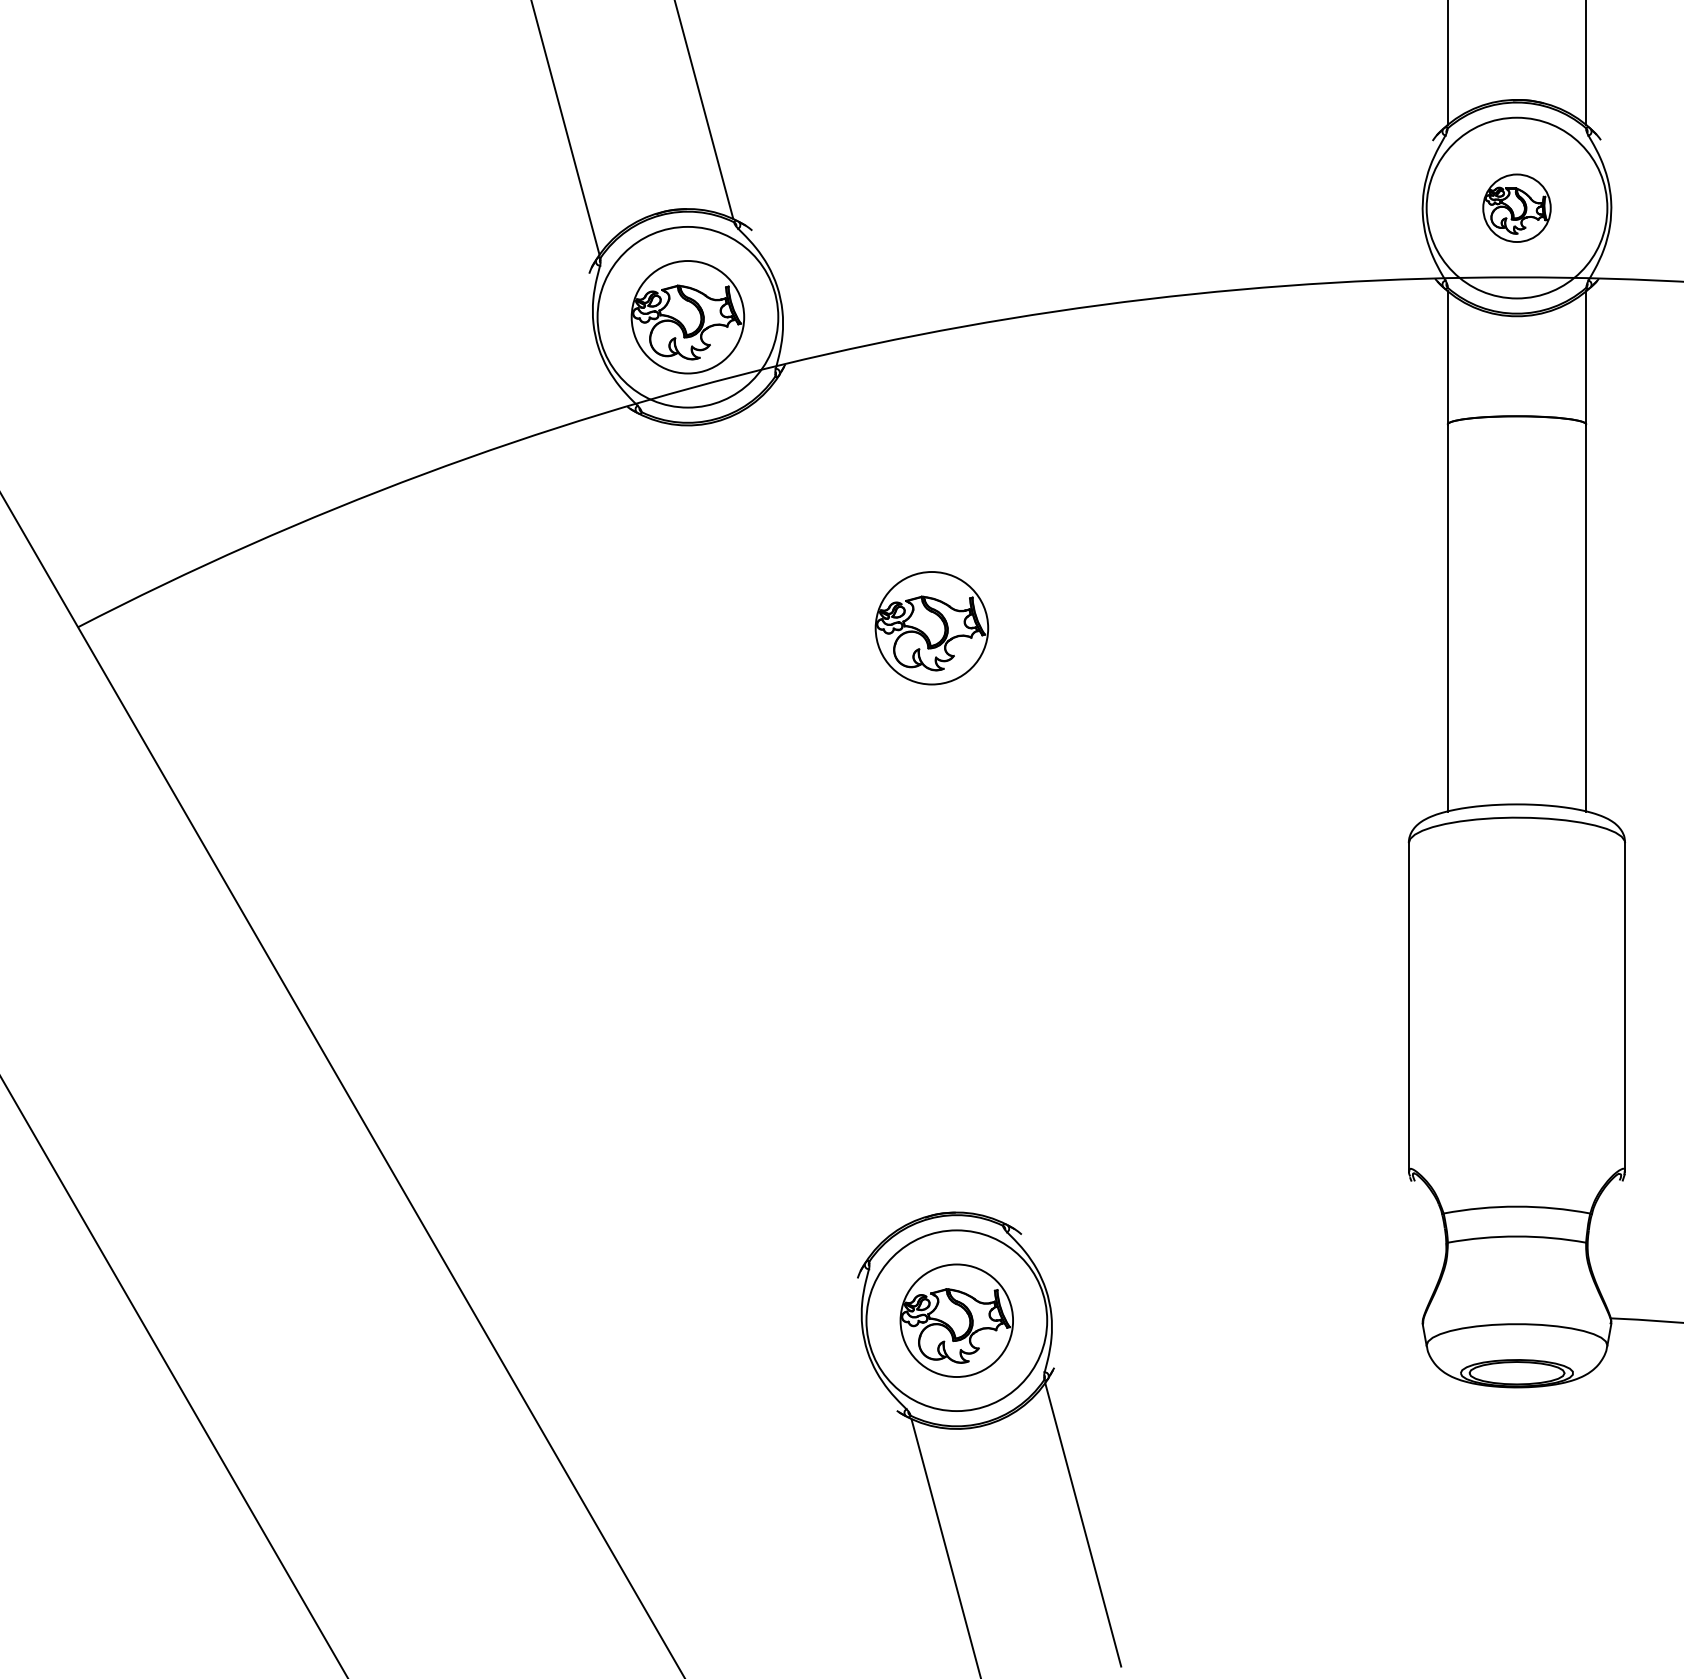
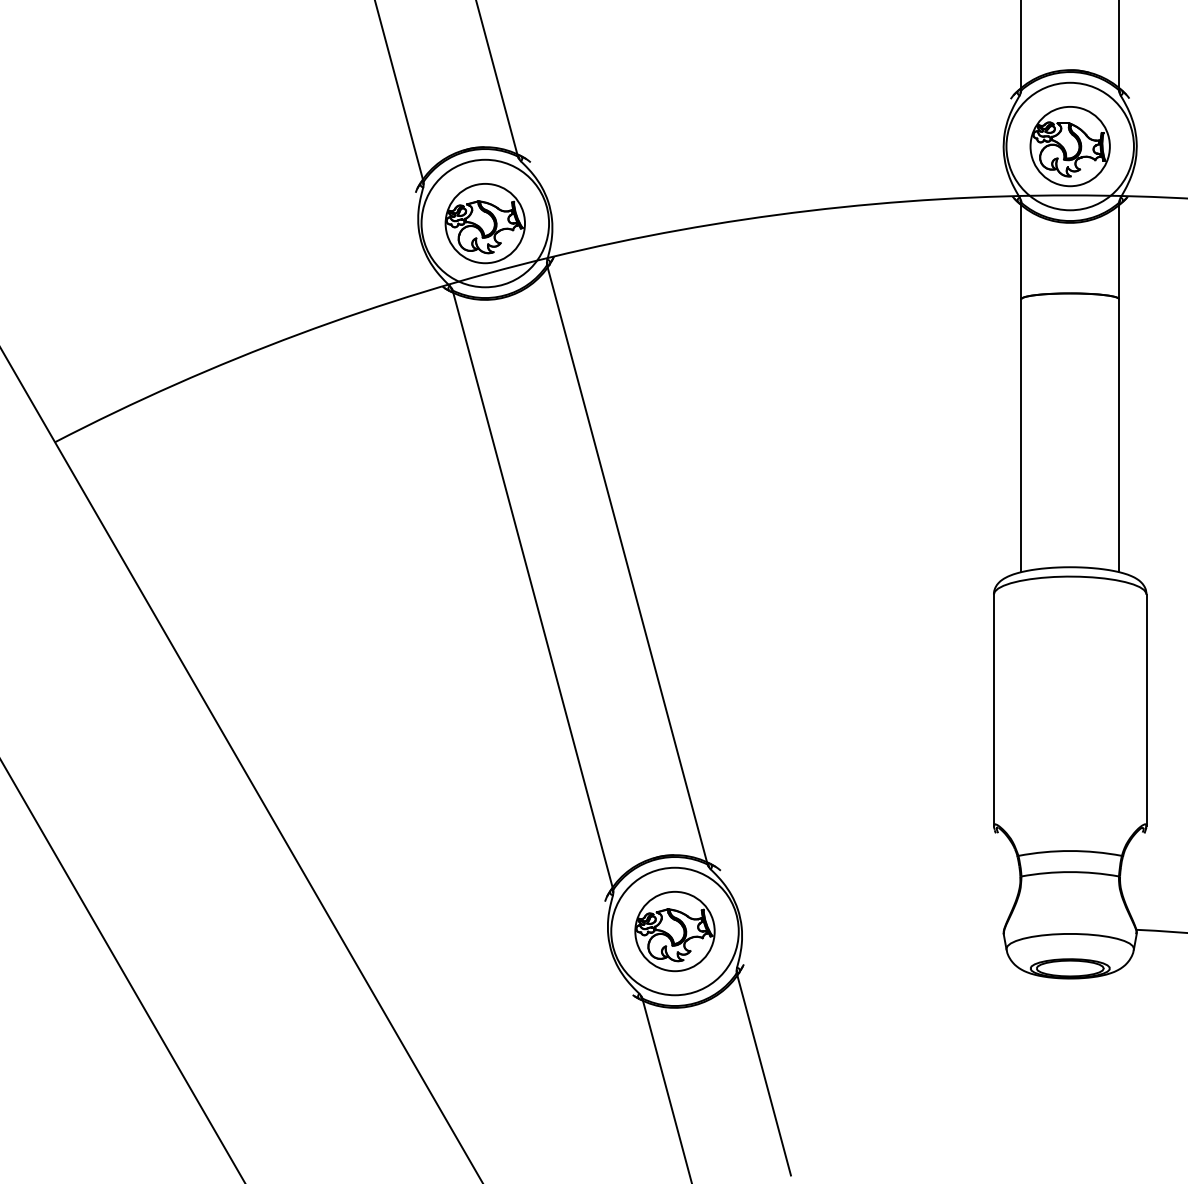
part: (1516, 208) -> (1069, 146), size x1.67
part: (931, 628) -> (657, 443), removed
line: (889, 800) -> (627, 564), added
line: (755, 836) -> (532, 589), added

